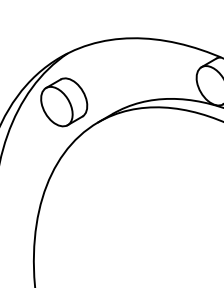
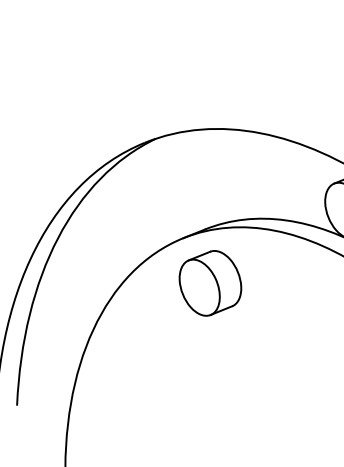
part: (64, 102) -> (210, 283), moved

